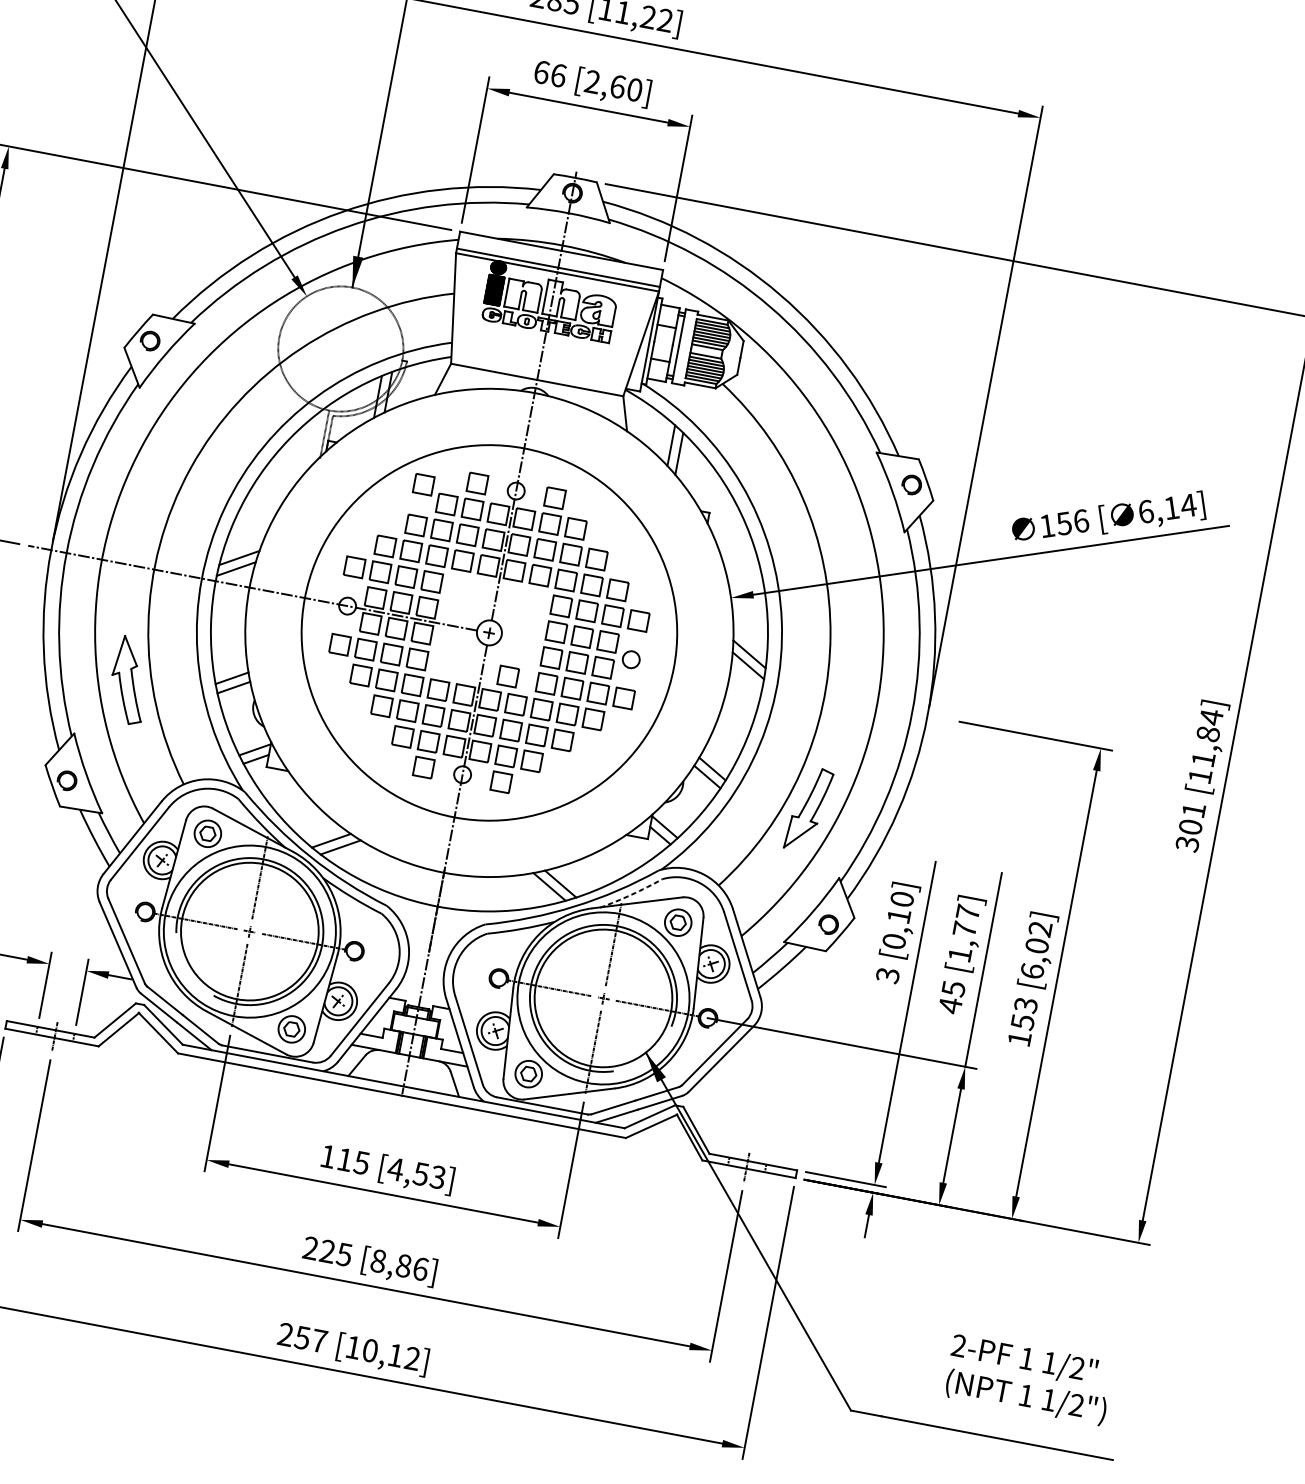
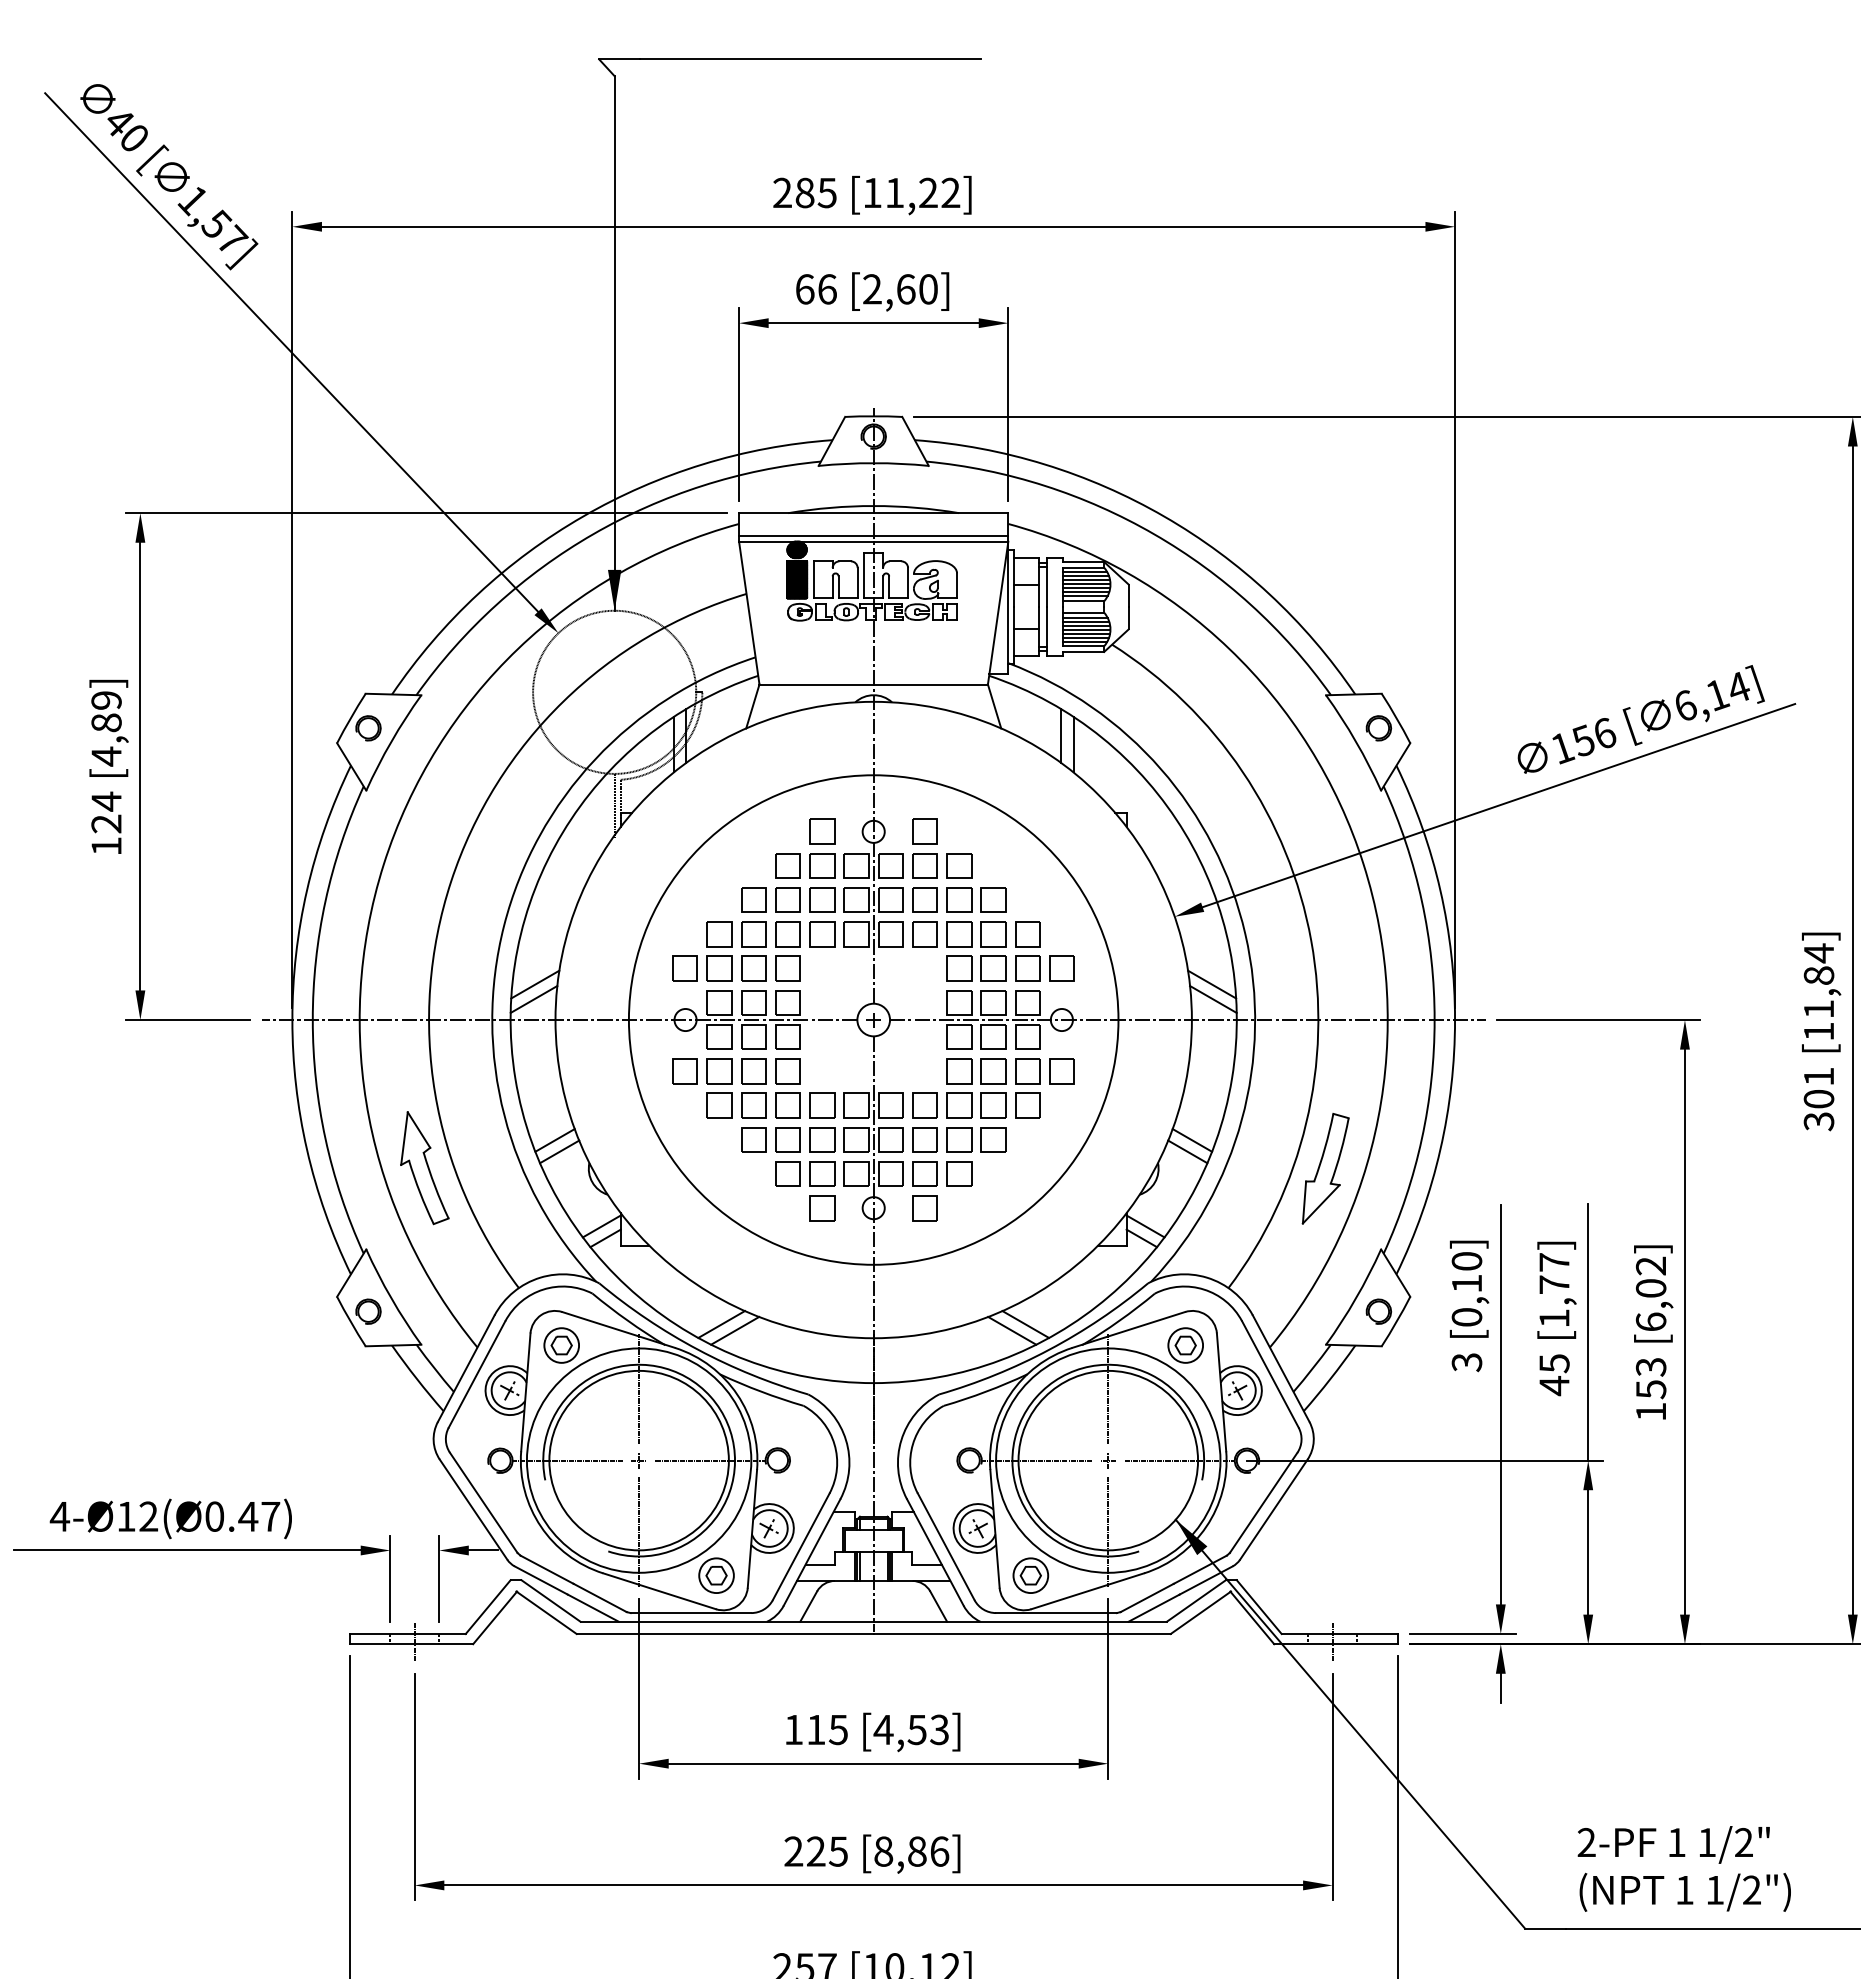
part: (423, 484) -> (753, 845), removed
part: (508, 676) -> (908, 1071), removed
line: (725, 677) -> (1187, 1020), added
arc: (631, 894) -> (1119, 1320), dashed -> solid
text: (1028, 1379) -> (1683, 1868), moved

